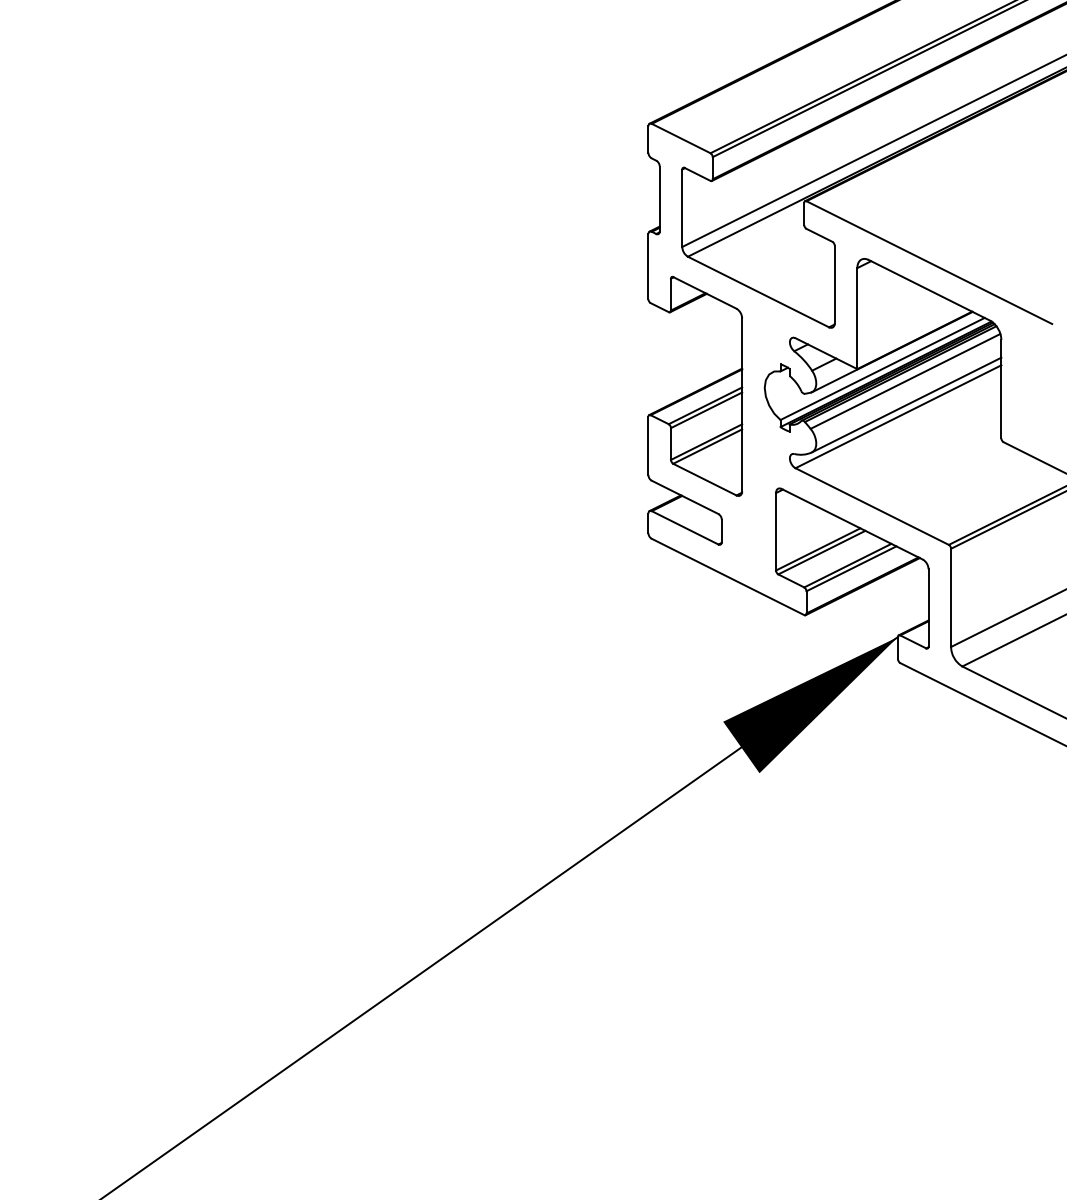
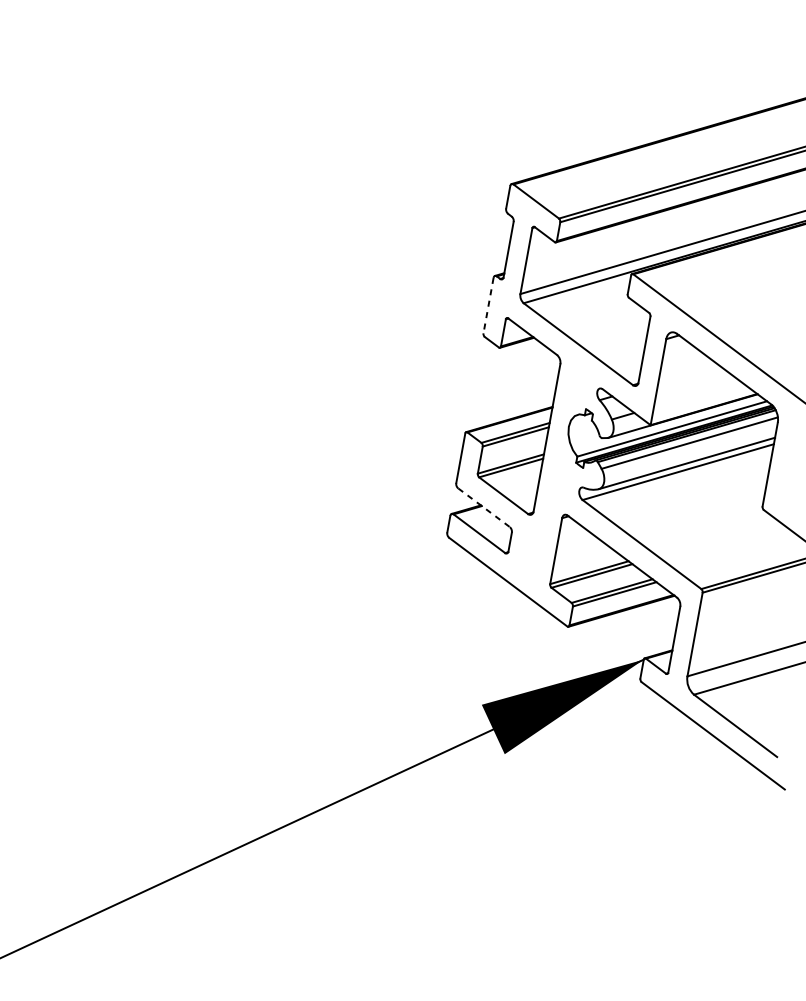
line: (648, 266) -> (488, 305), solid -> dashed
line: (685, 497) -> (484, 507), solid -> dashed

